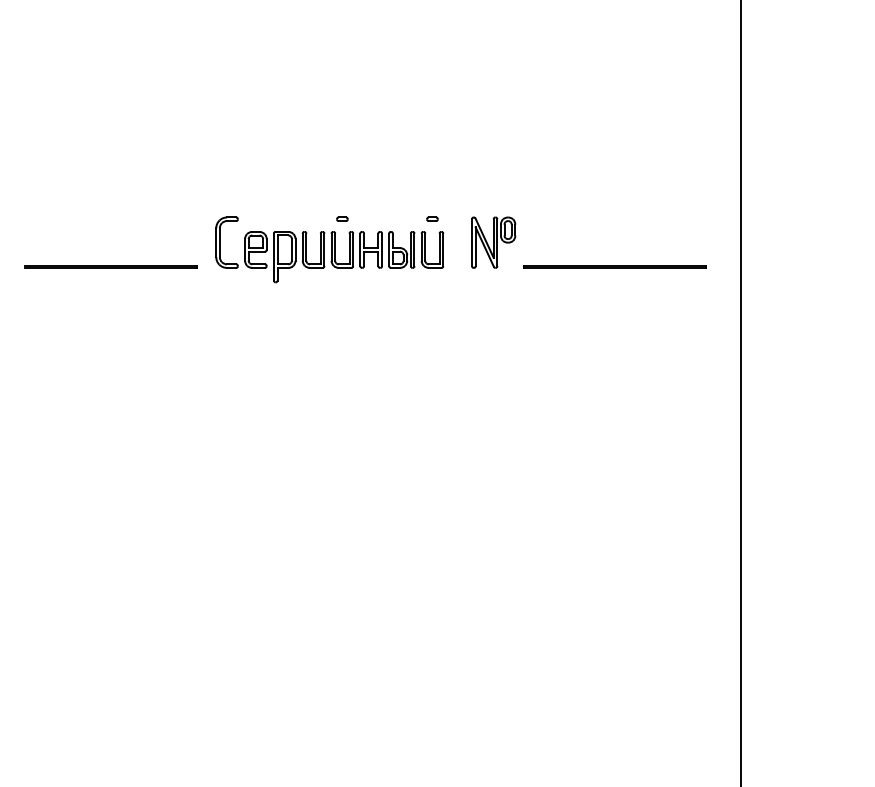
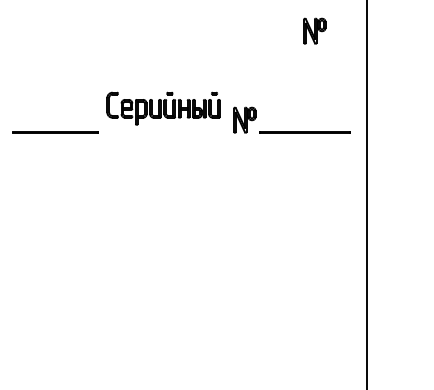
part: (634, 61) -> (314, 30), added
part: (329, 249) -> (163, 108), moved

